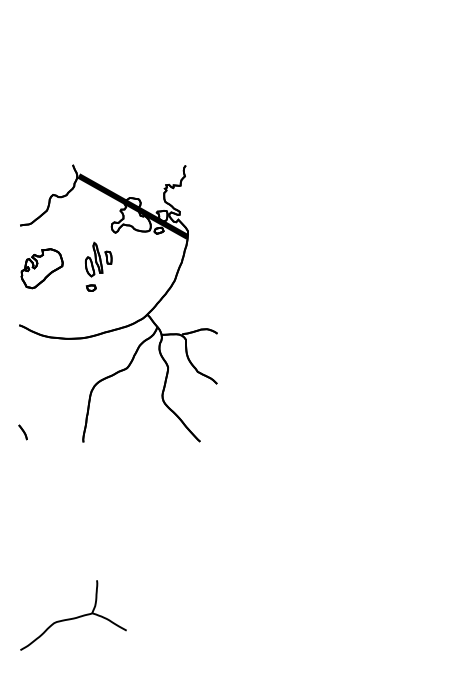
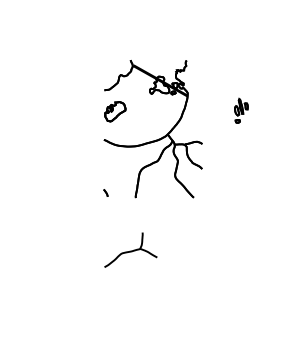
part: (98, 266) -> (241, 110), moved
part: (72, 614) -> (130, 249), moved

